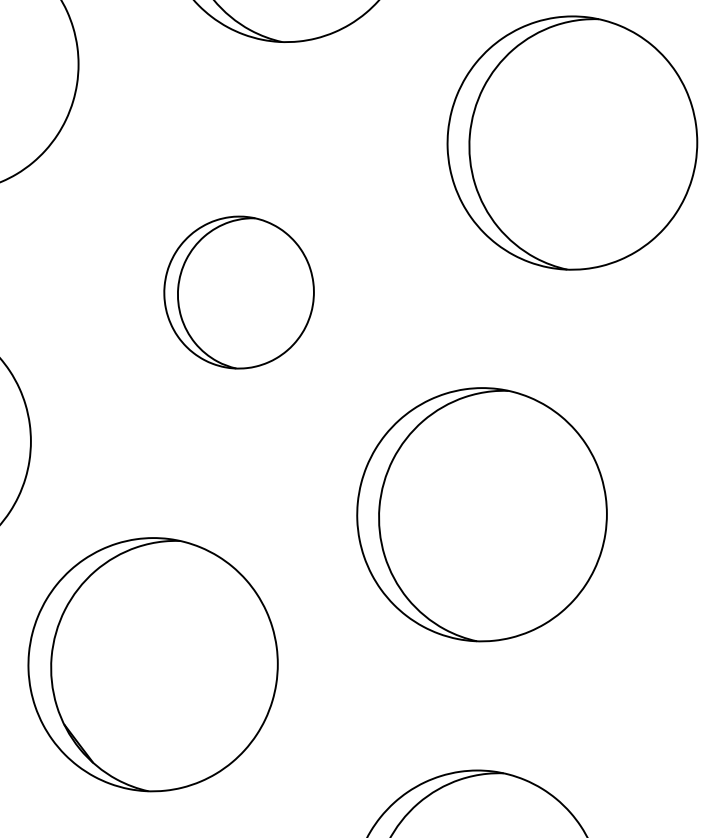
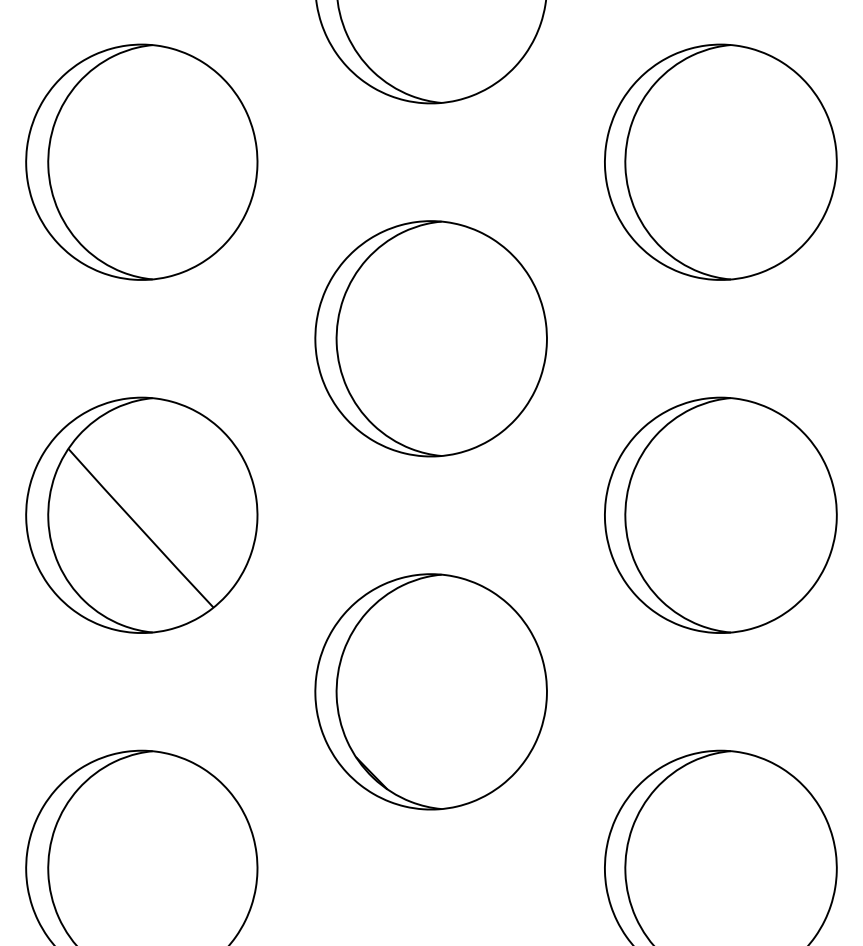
part: (238, 292) -> (430, 338), size x1.67
part: (481, 513) -> (720, 514), moved
part: (152, 664) -> (430, 691), moved

